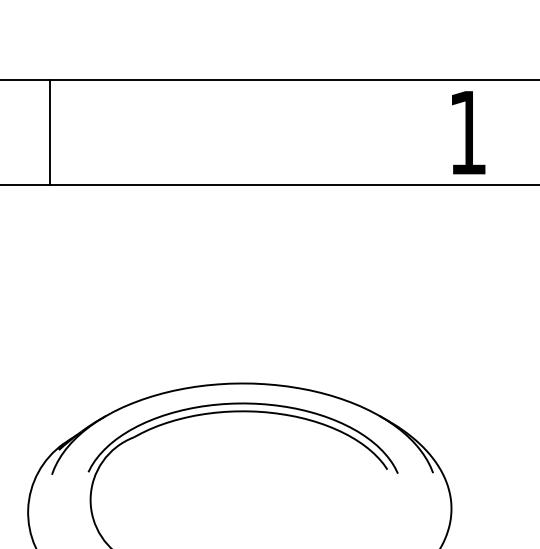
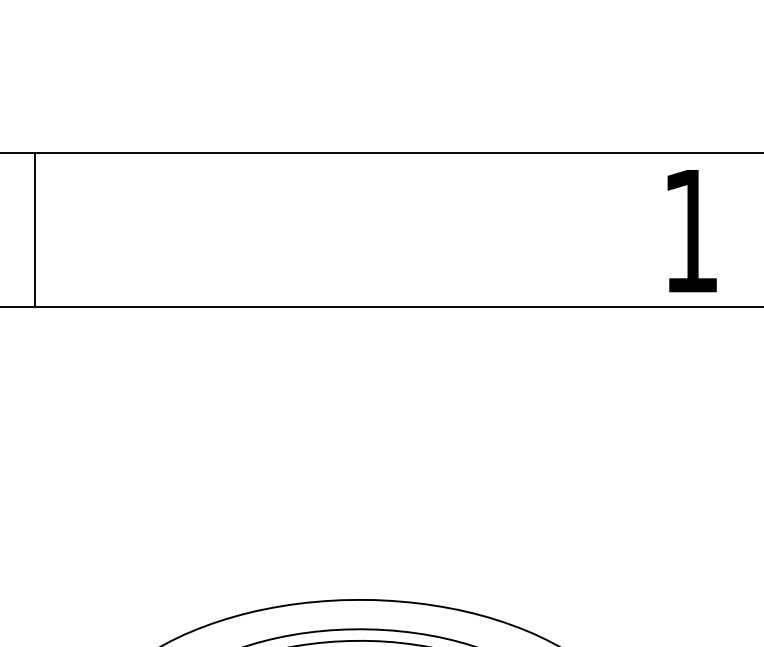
line: (49, 131) -> (34, 229), moved

